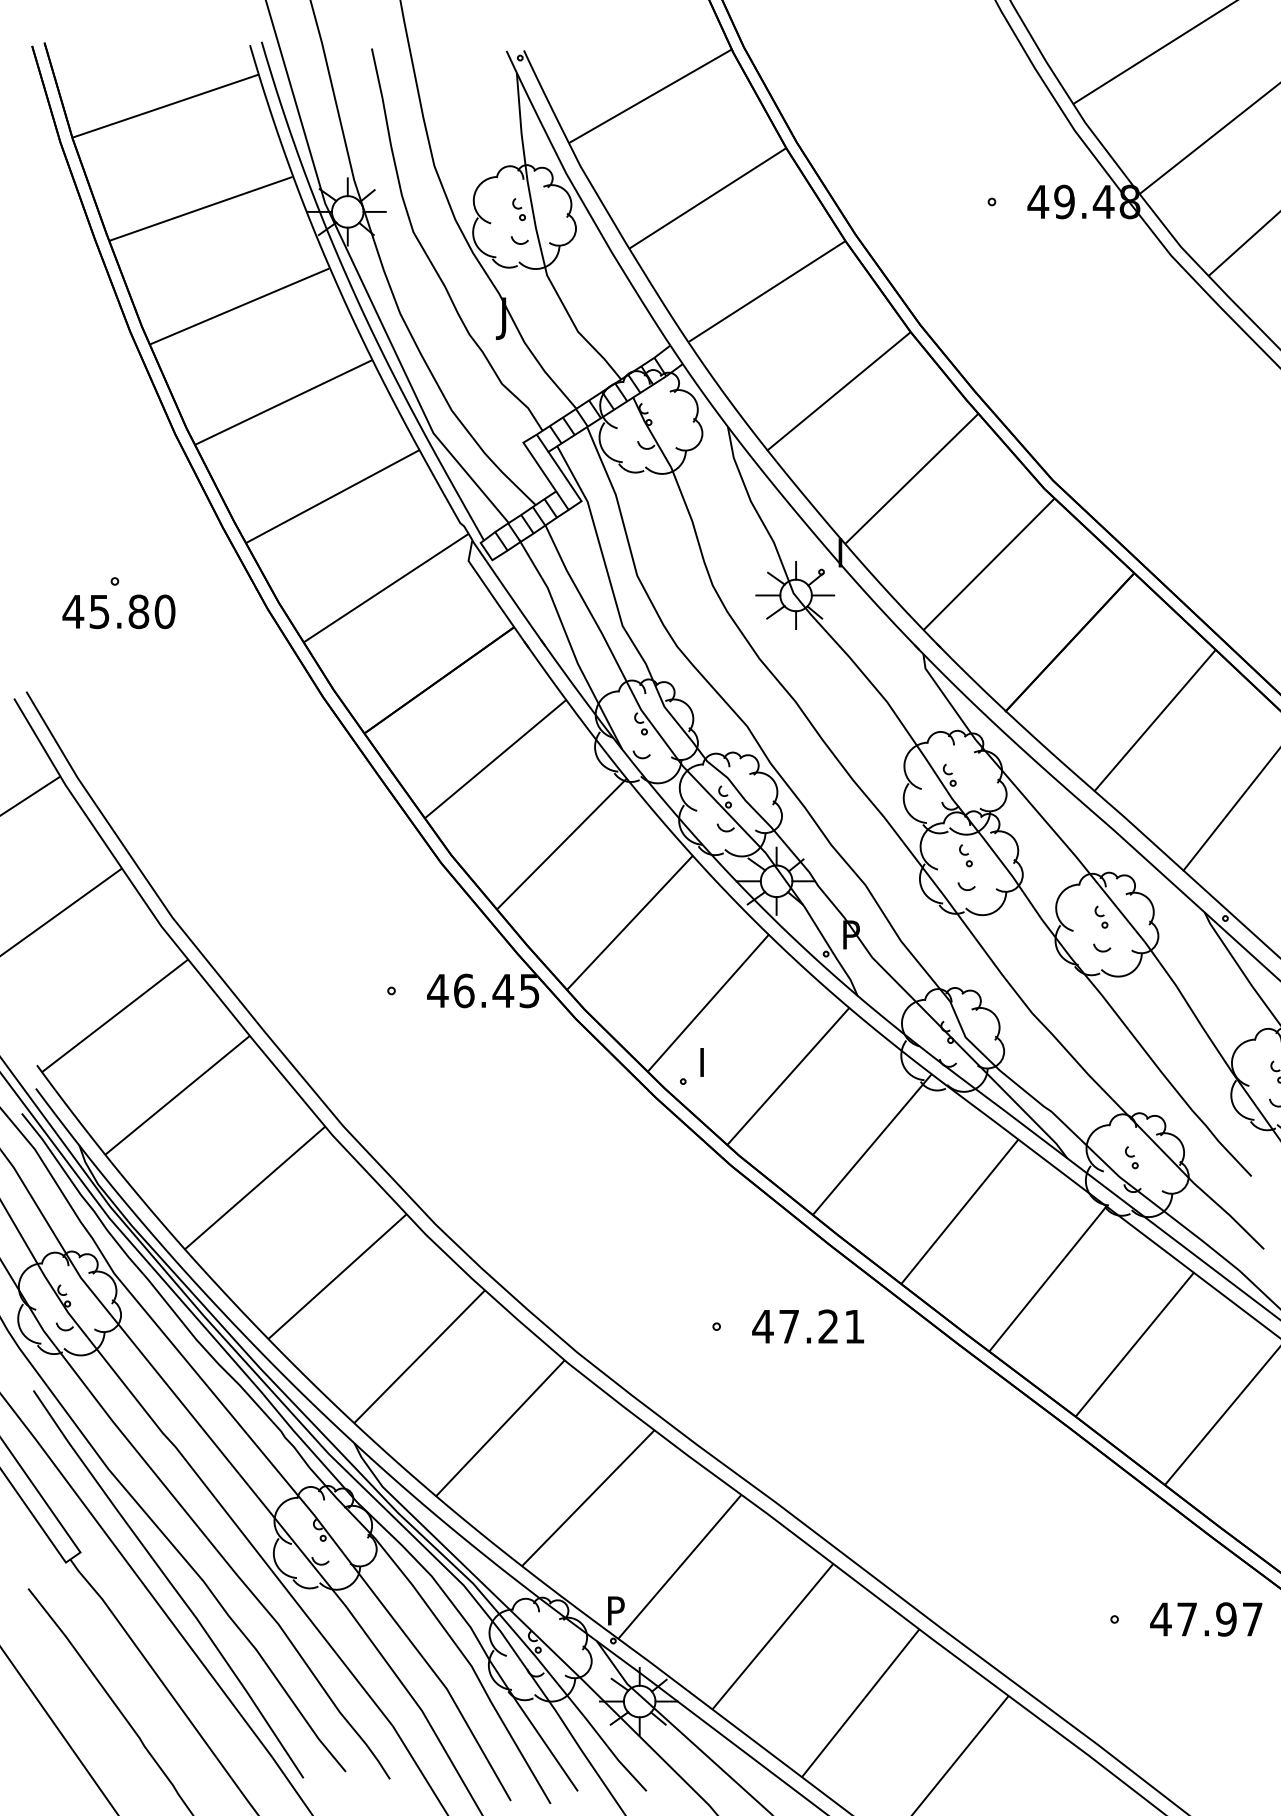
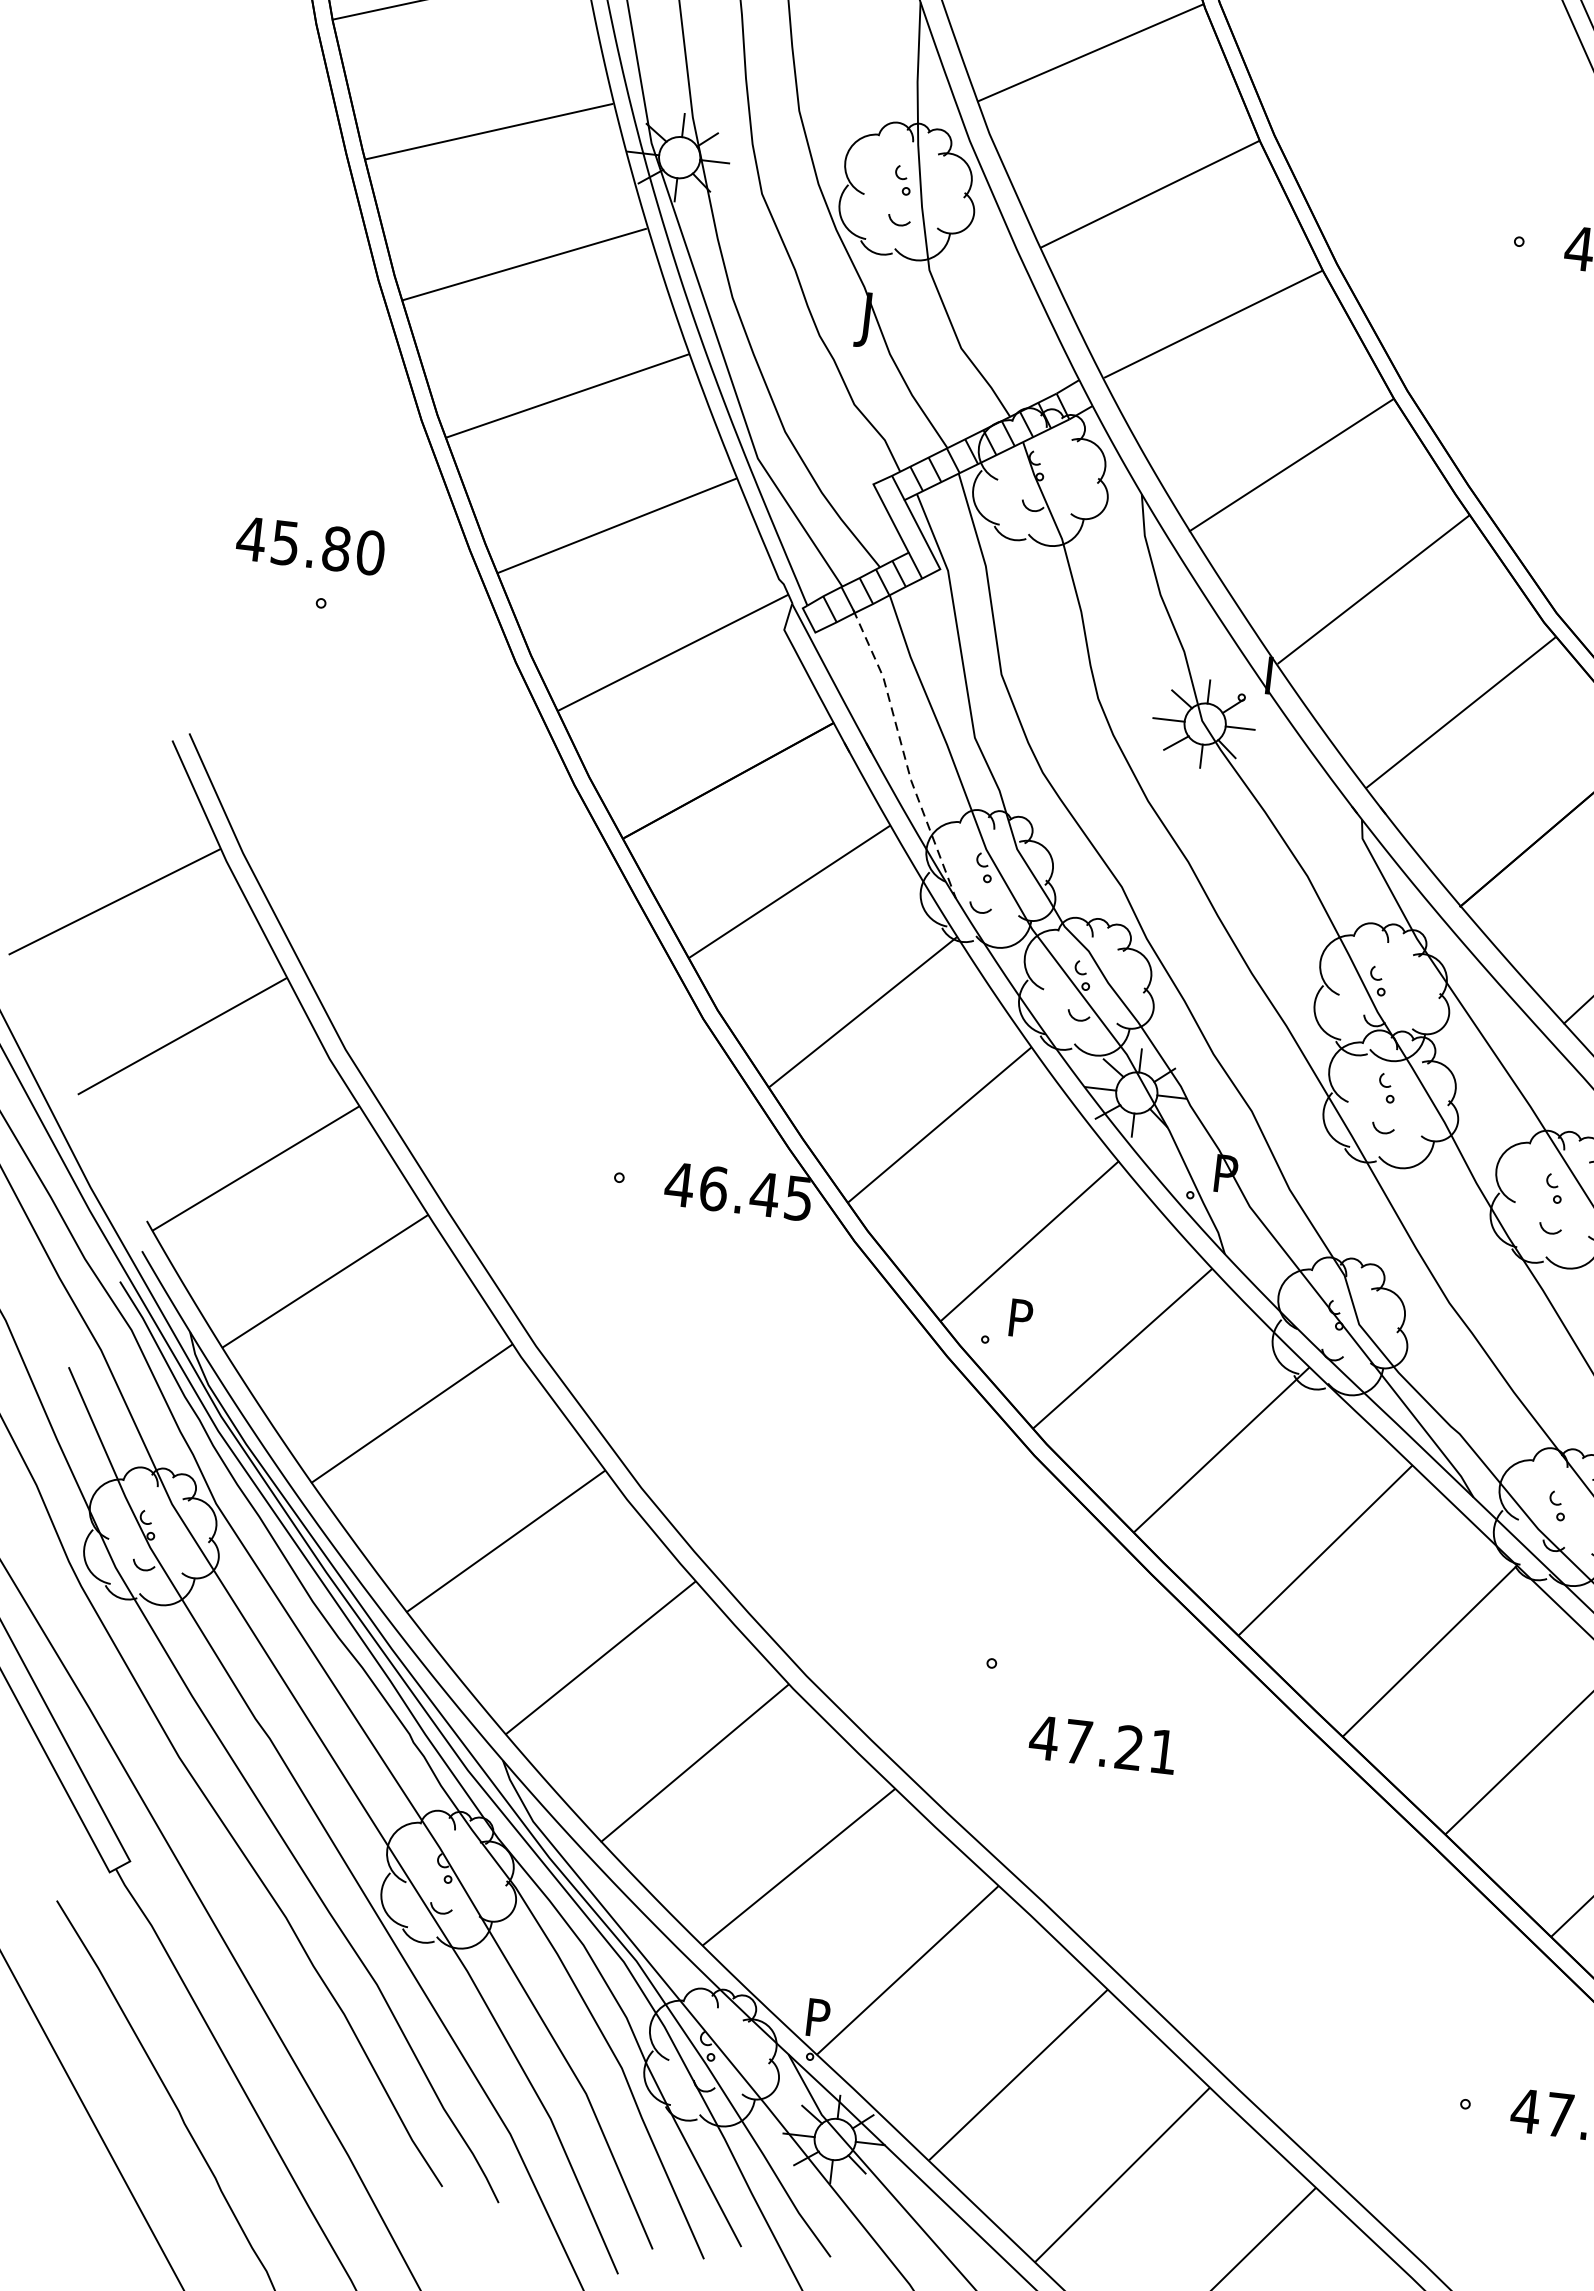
text: (118, 611) -> (310, 545), moved
line: (570, 645) -> (904, 755), solid -> dashed
text: (710, 1056) -> (1024, 1311), I -> P
text: (808, 1326) -> (1103, 1744), moved
curve: (169, 1583) -> (241, 1915), removed

